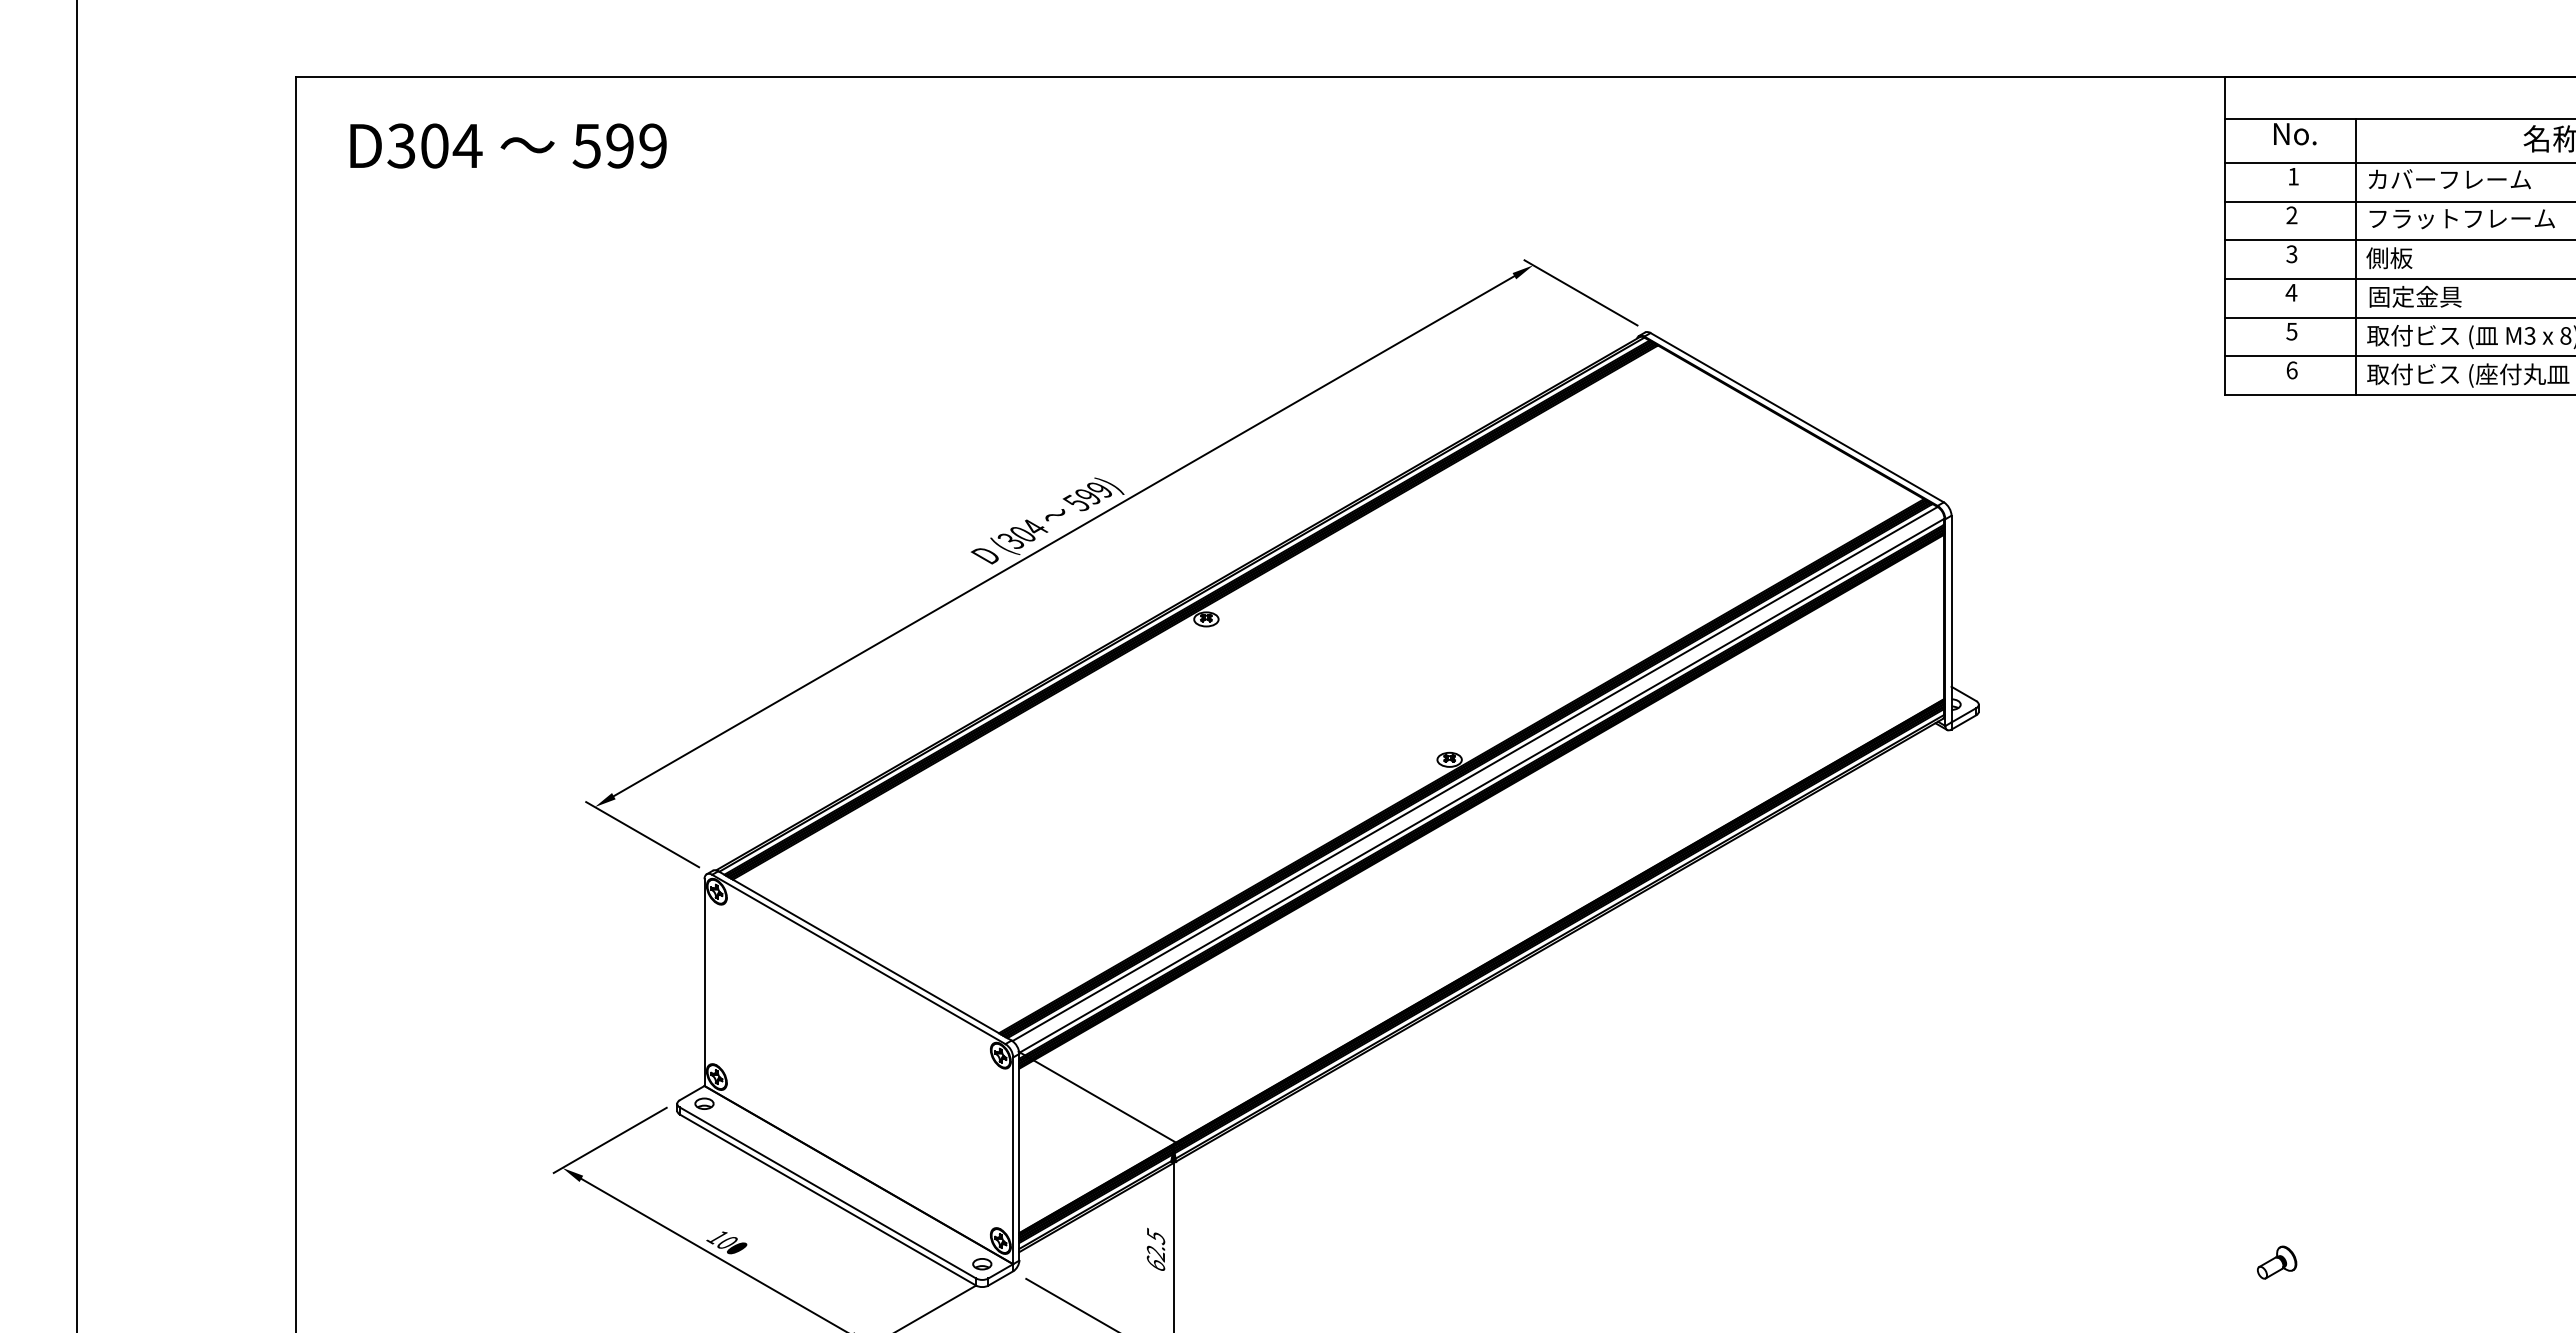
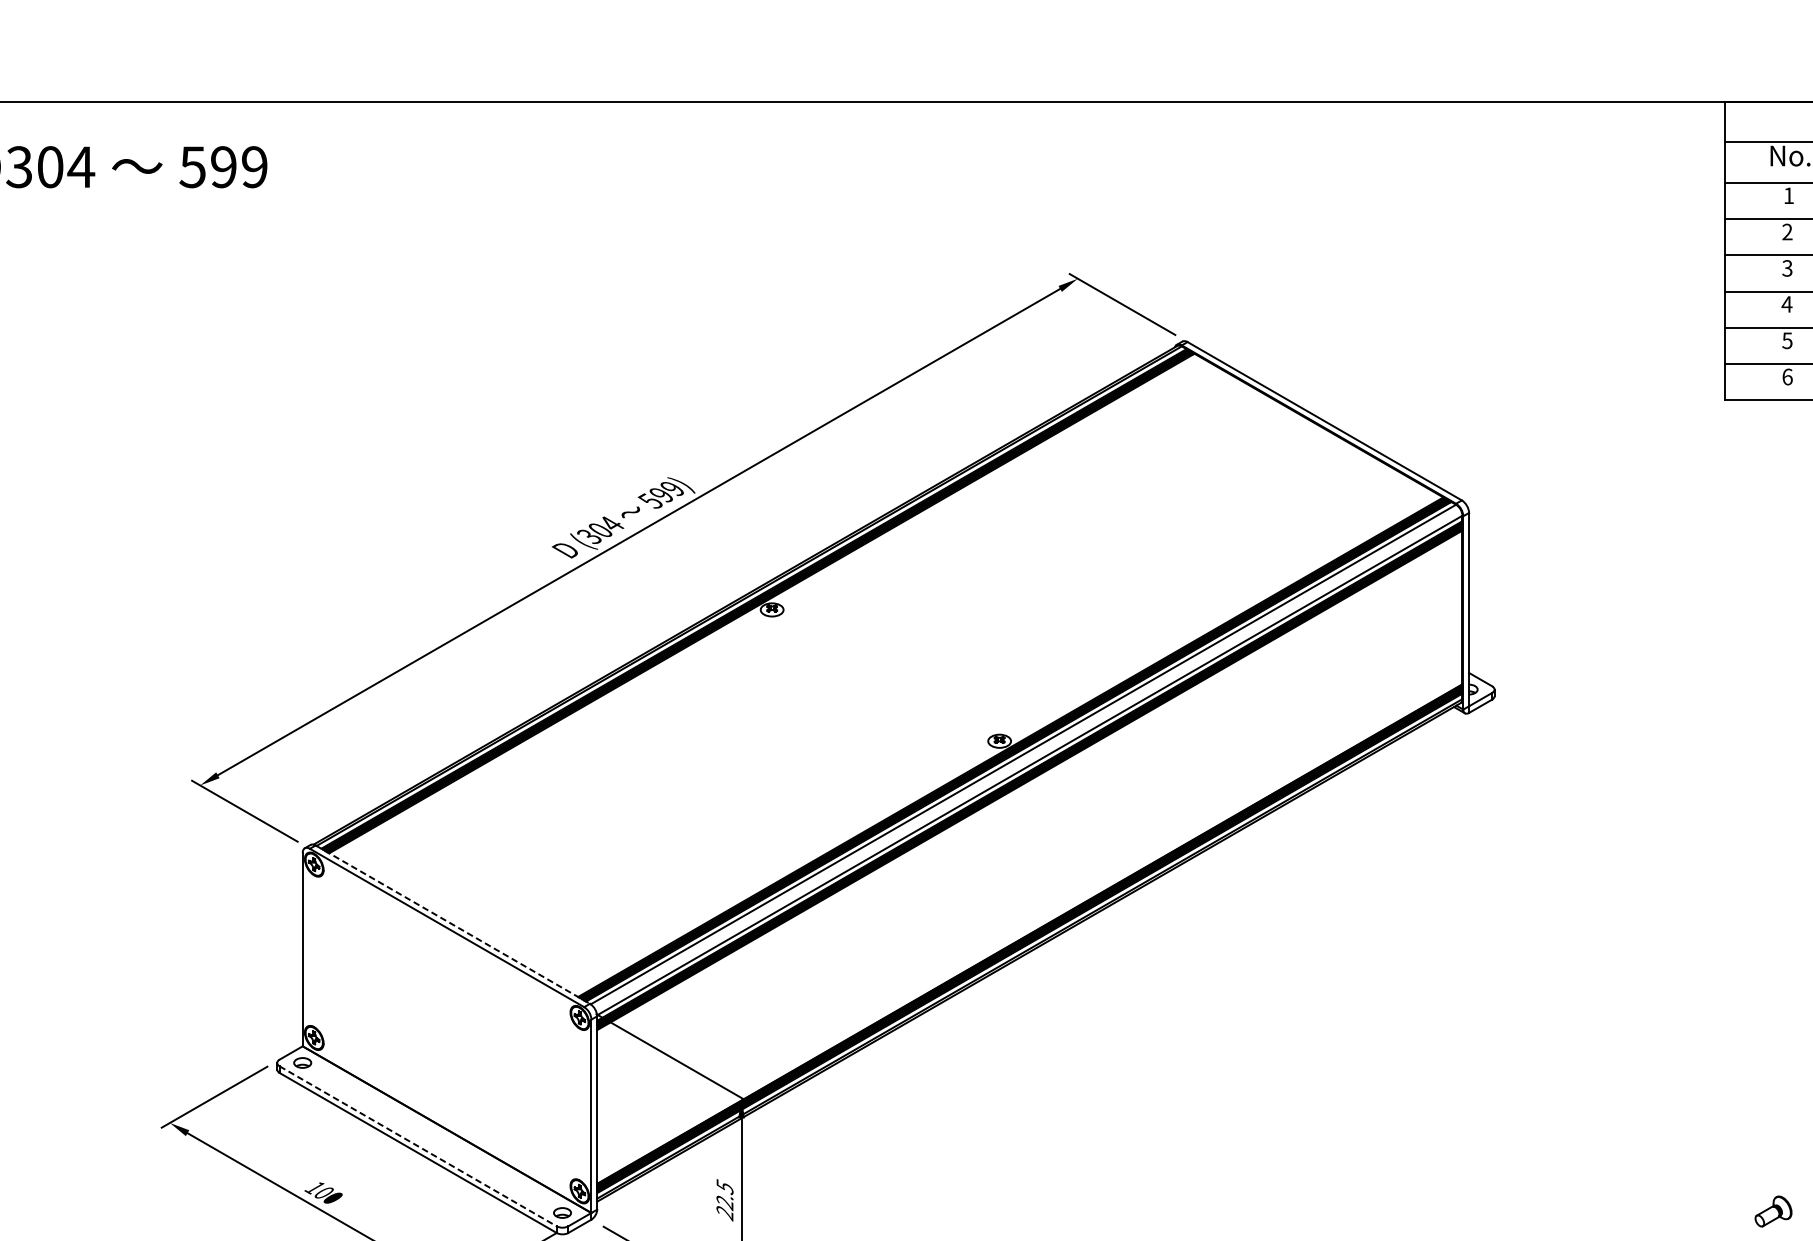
line: (865, 956) -> (453, 925), solid -> dashed
line: (828, 1193) -> (418, 1146), solid -> dashed
text: (1155, 1264) -> (724, 1213), 62.5 -> 22.5

